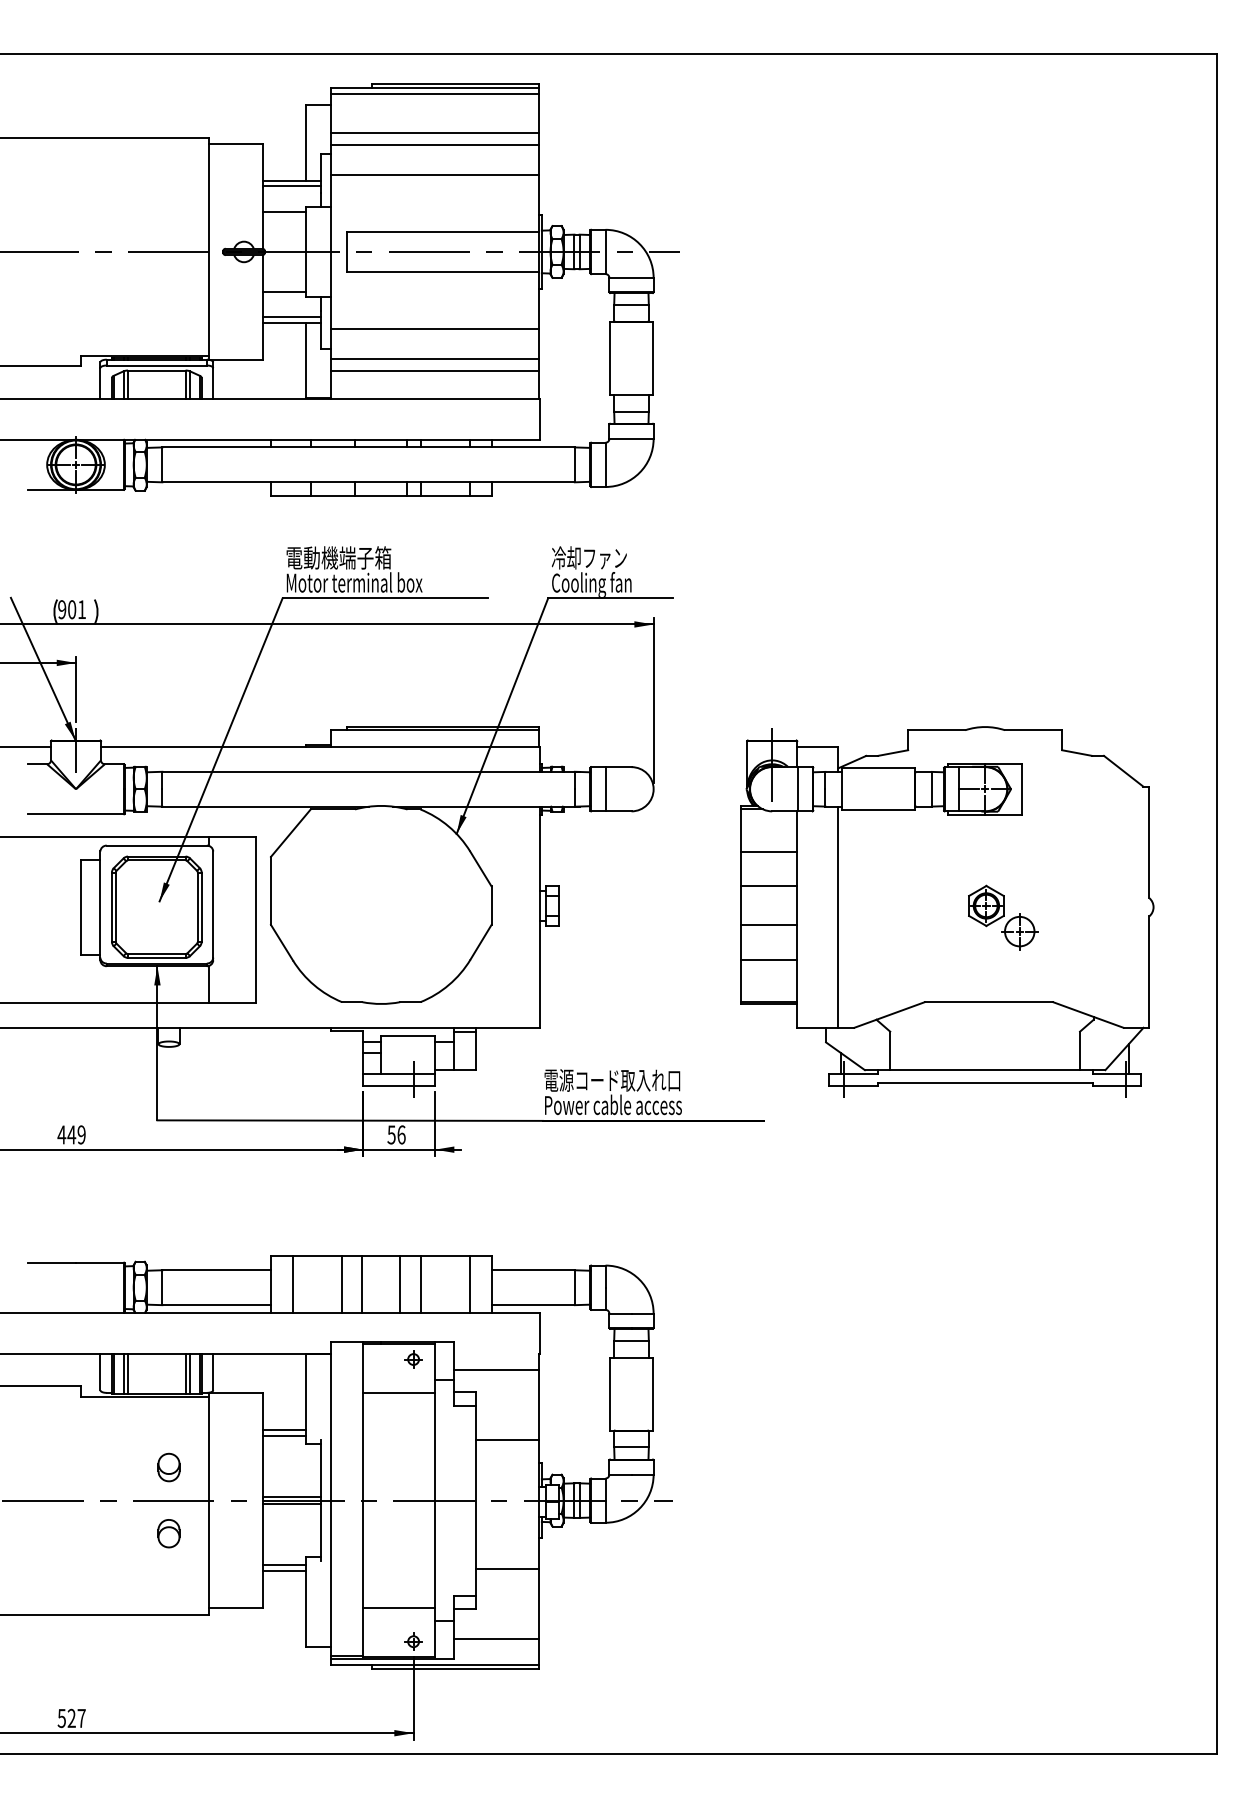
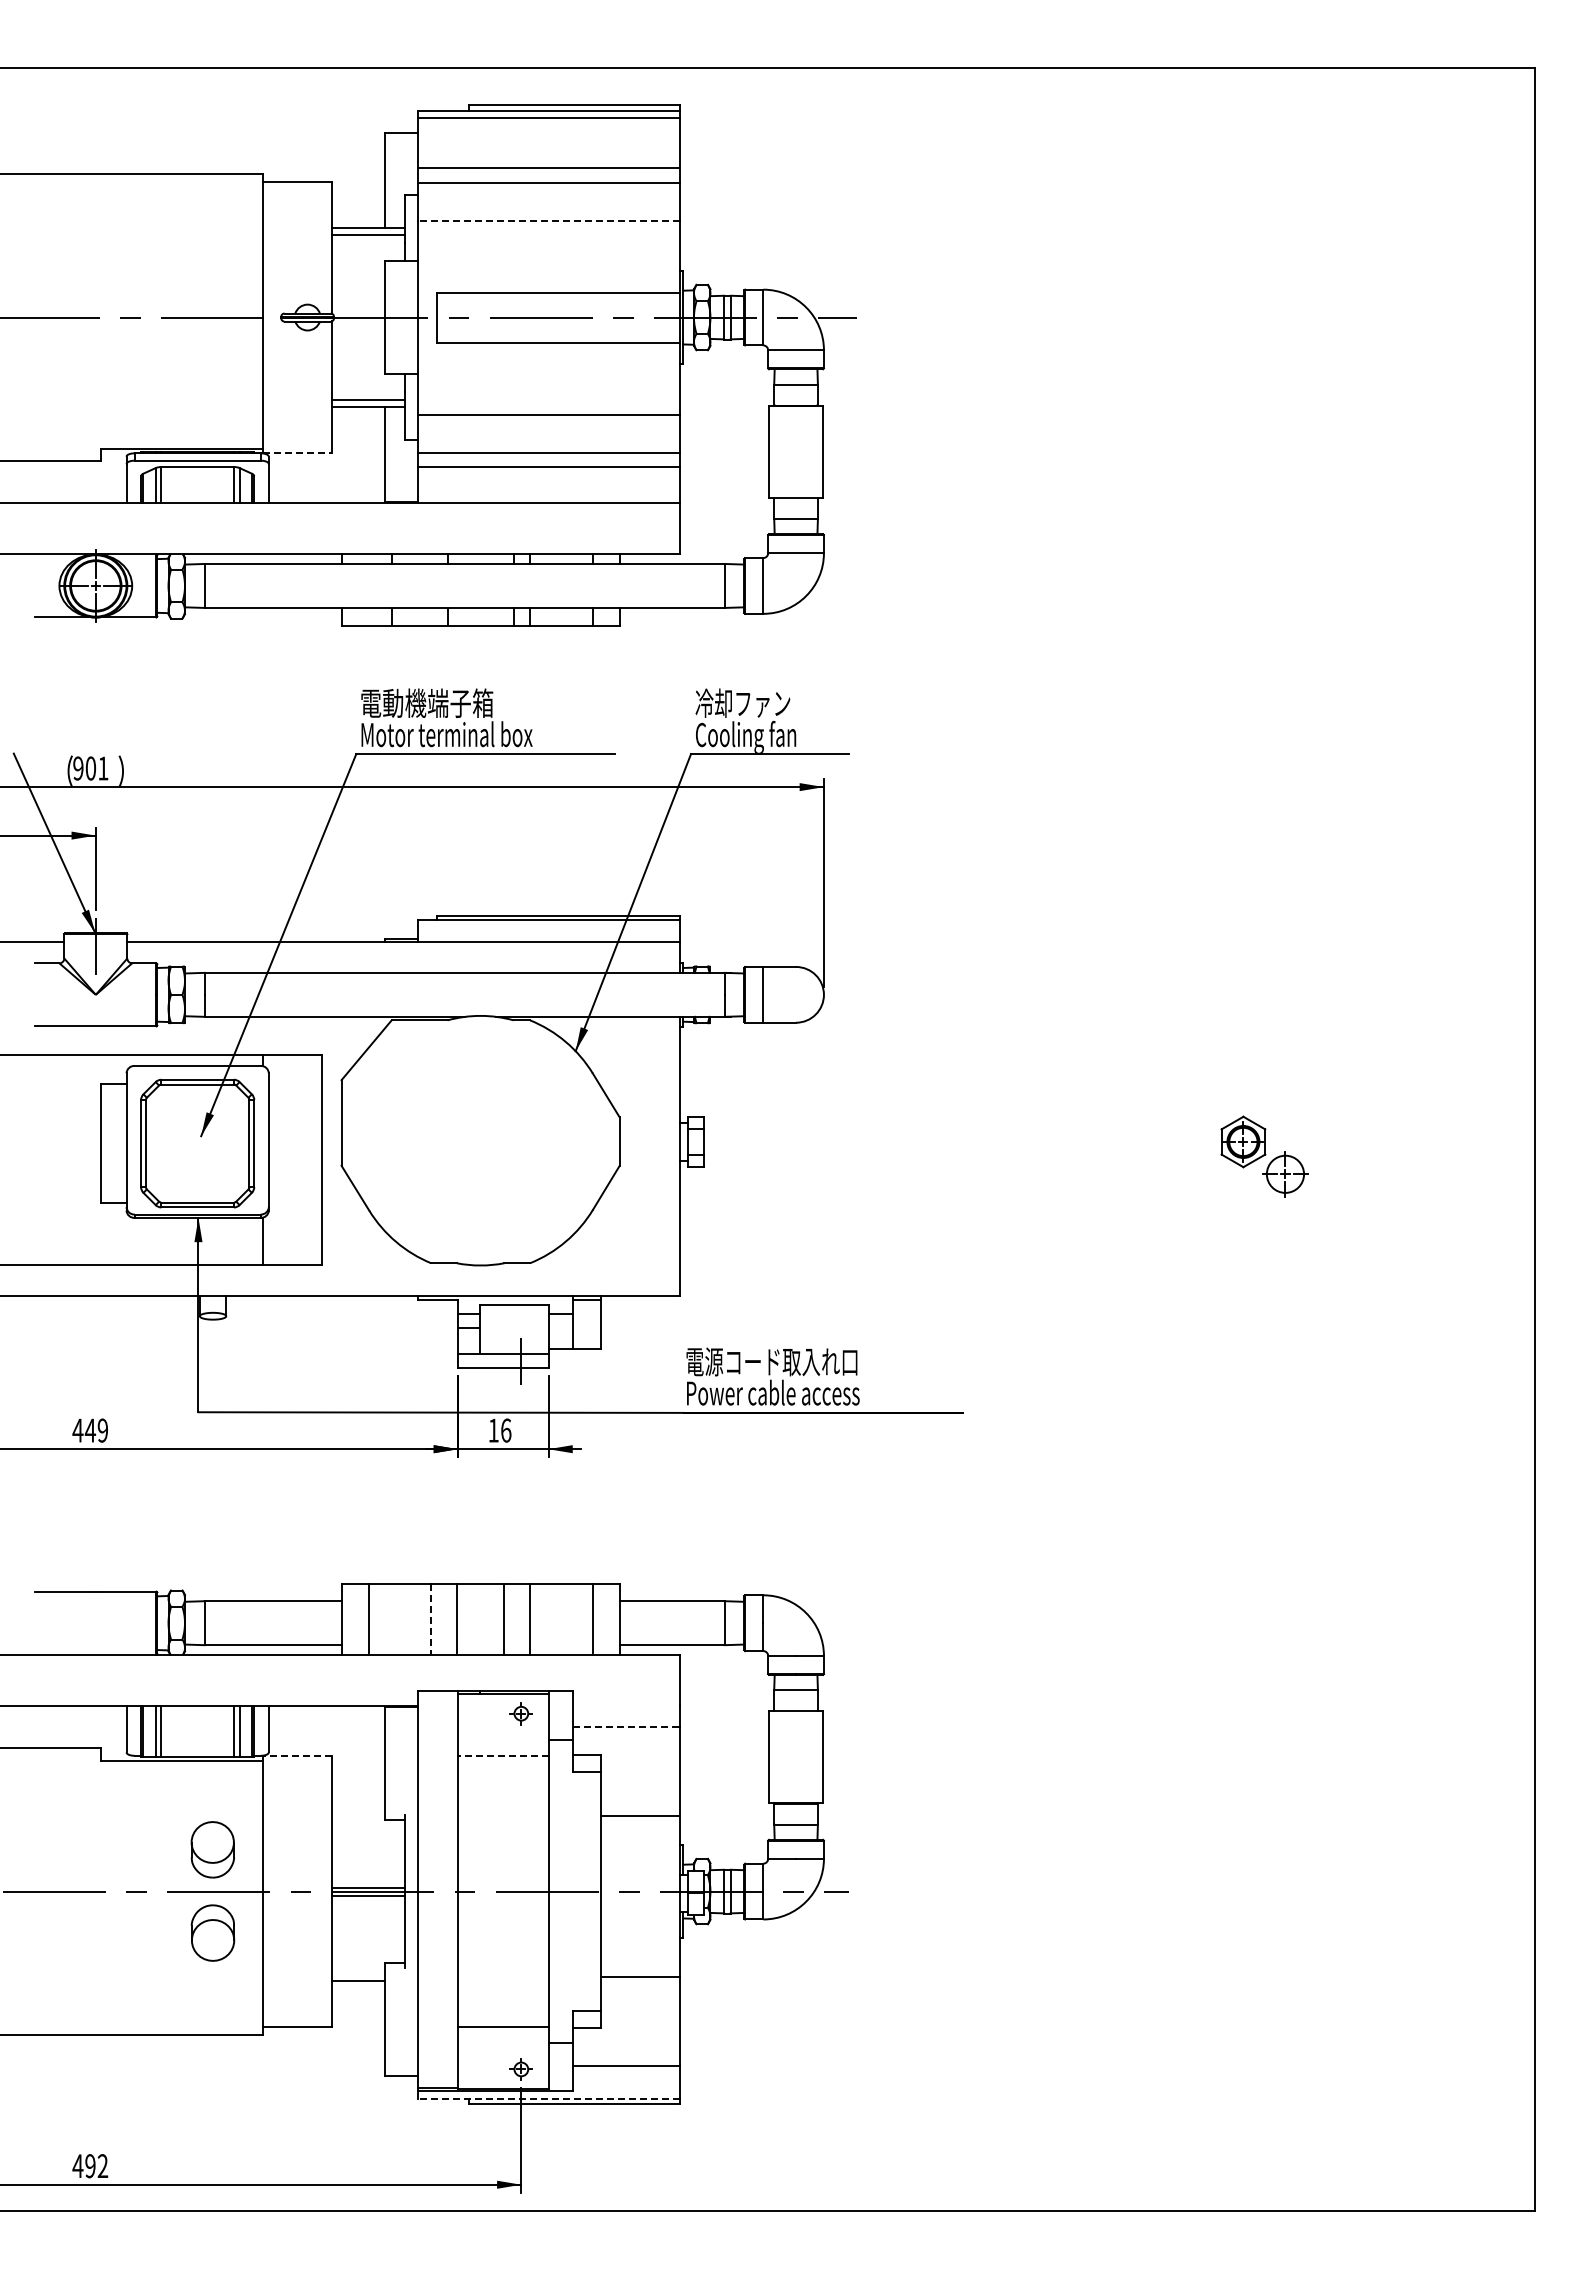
line: (435, 174) -> (548, 220), solid -> dashed
line: (284, 212) -> (358, 267), removed
line: (284, 291) -> (358, 367), removed
line: (236, 359) -> (298, 453), solid -> dashed
part: (946, 911) -> (1193, 1149), removed
text: (391, 1134) -> (493, 1430), 56 -> 16
line: (342, 1284) -> (431, 1619), solid -> dashed
line: (497, 1369) -> (626, 1726), solid -> dashed
line: (236, 1392) -> (297, 1755), solid -> dashed
line: (398, 1393) -> (502, 1756), solid -> dashed
line: (284, 1429) -> (358, 1802), removed
line: (284, 1436) -> (358, 1810), removed
part: (169, 1467) -> (213, 1849), size x1.6
part: (168, 1533) -> (212, 1933), size x1.6
line: (284, 1564) -> (358, 1972), removed
line: (435, 1664) -> (548, 2098), solid -> dashed
text: (71, 1718) -> (90, 2166), 527 -> 492

